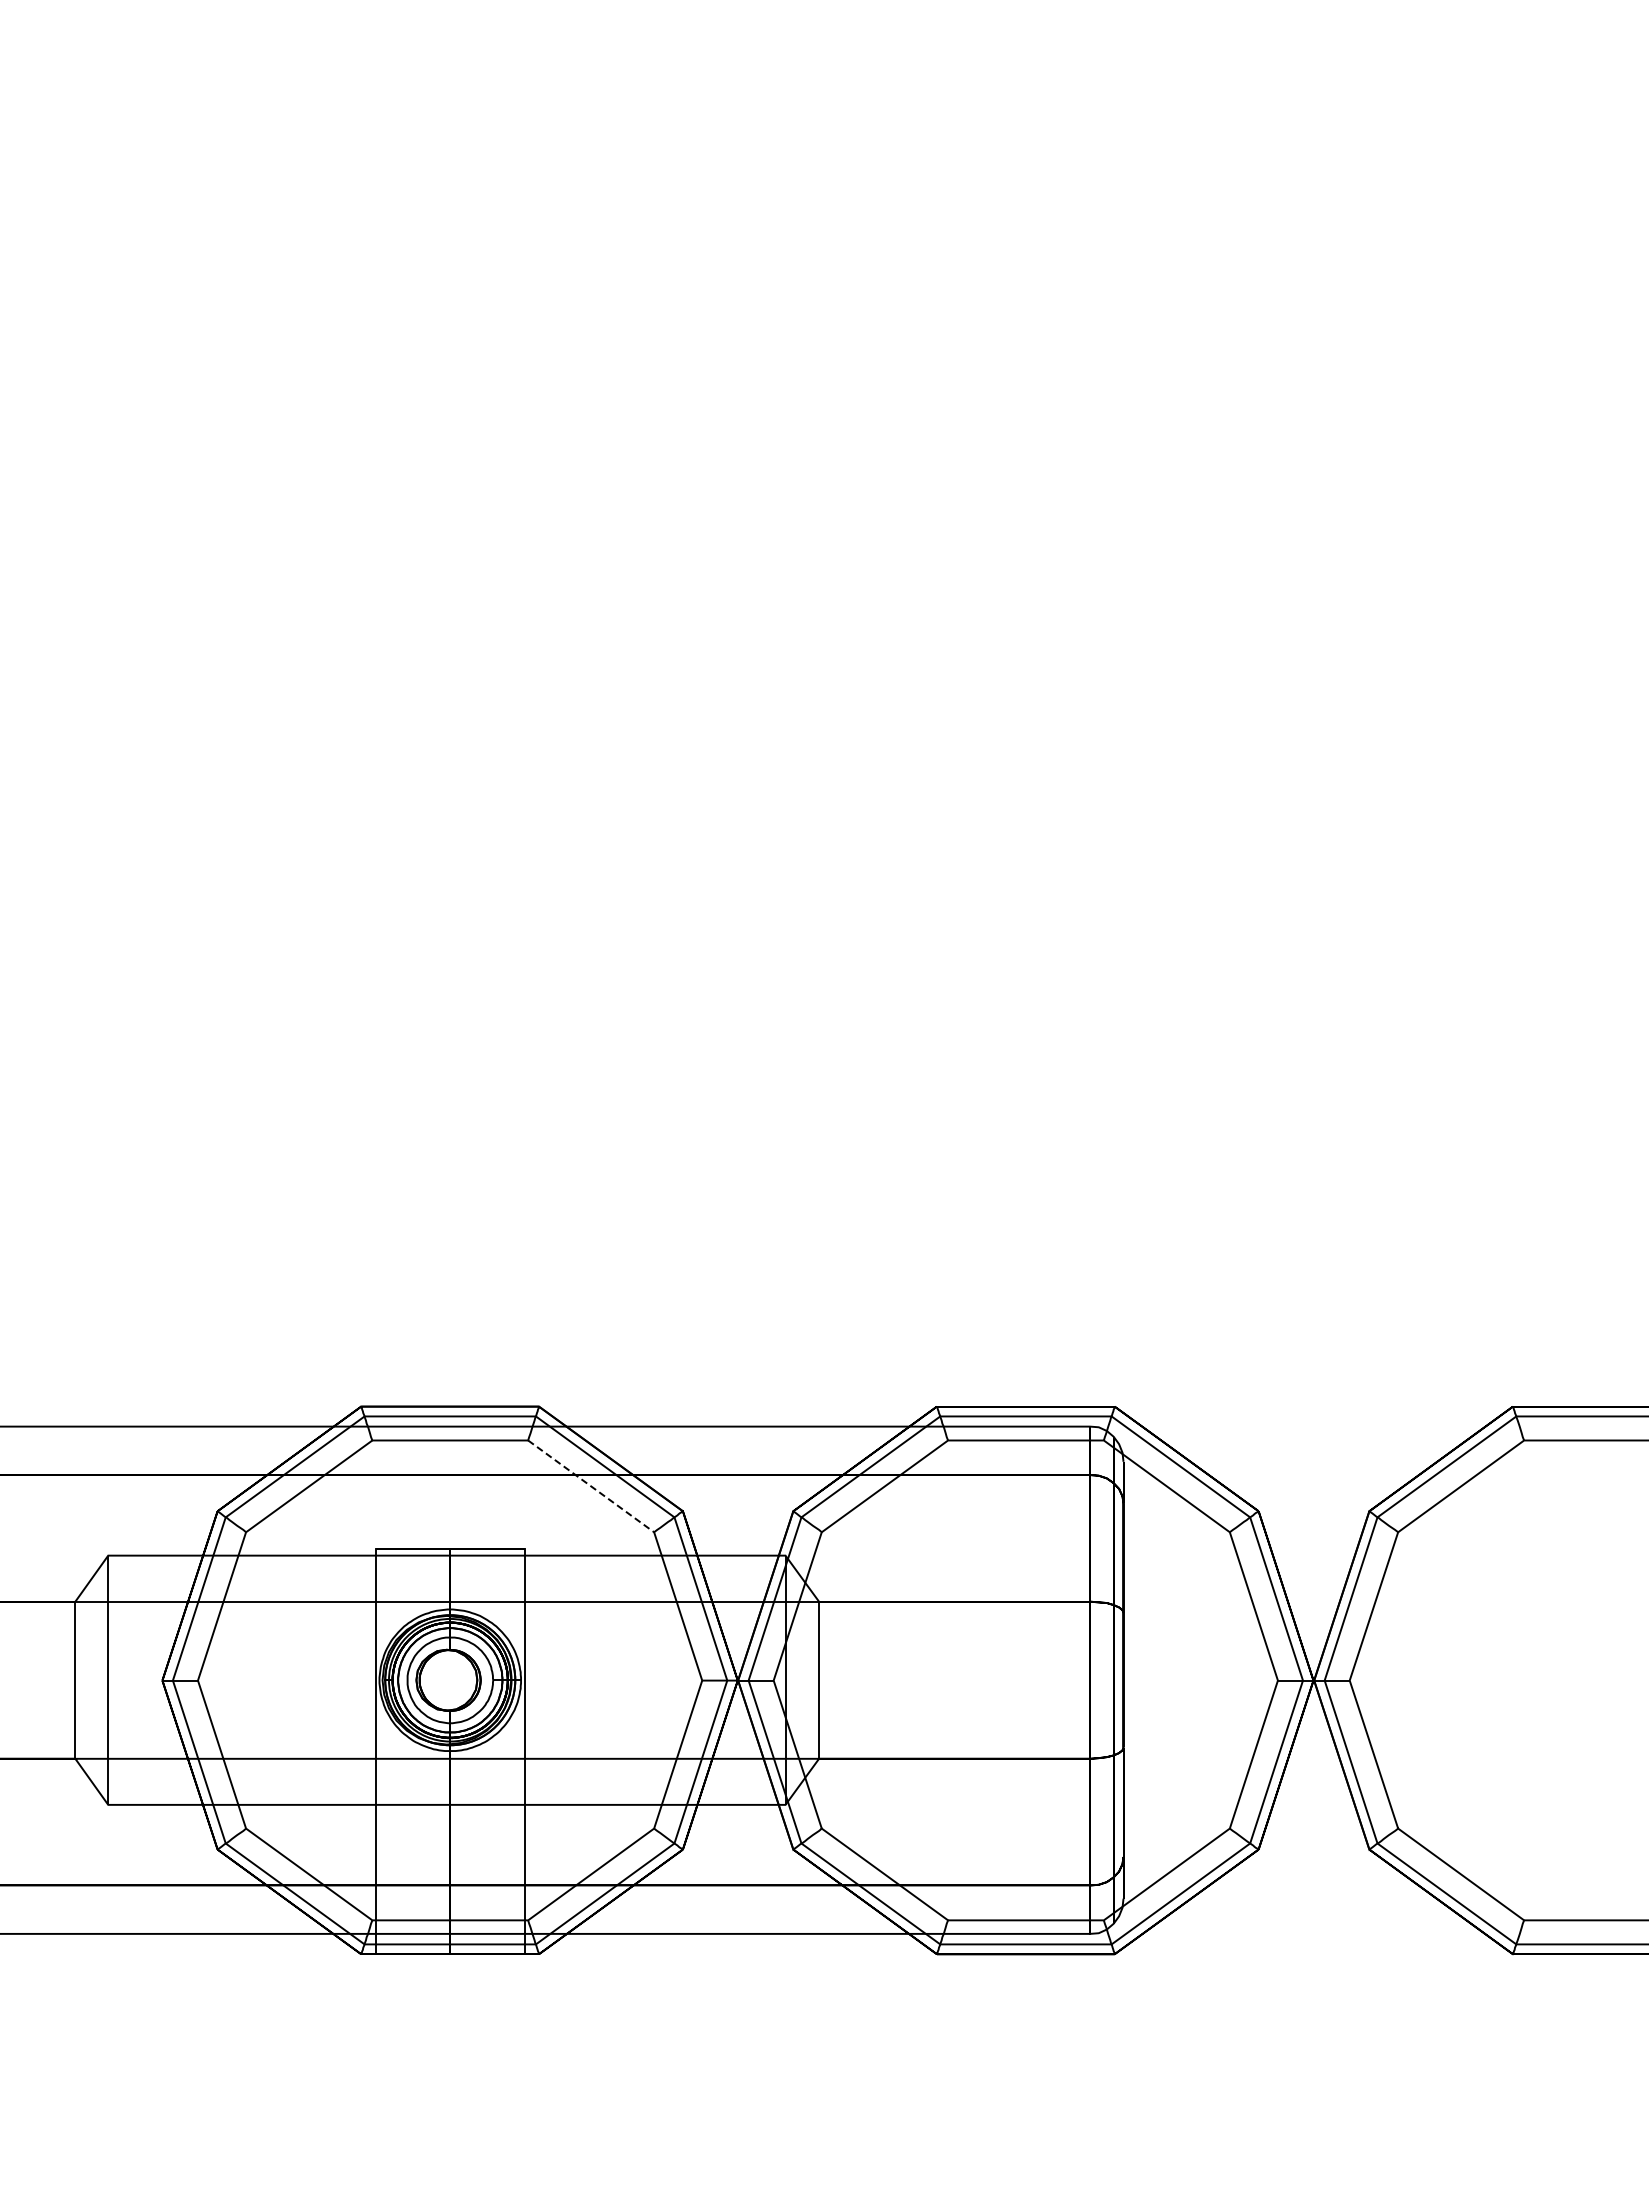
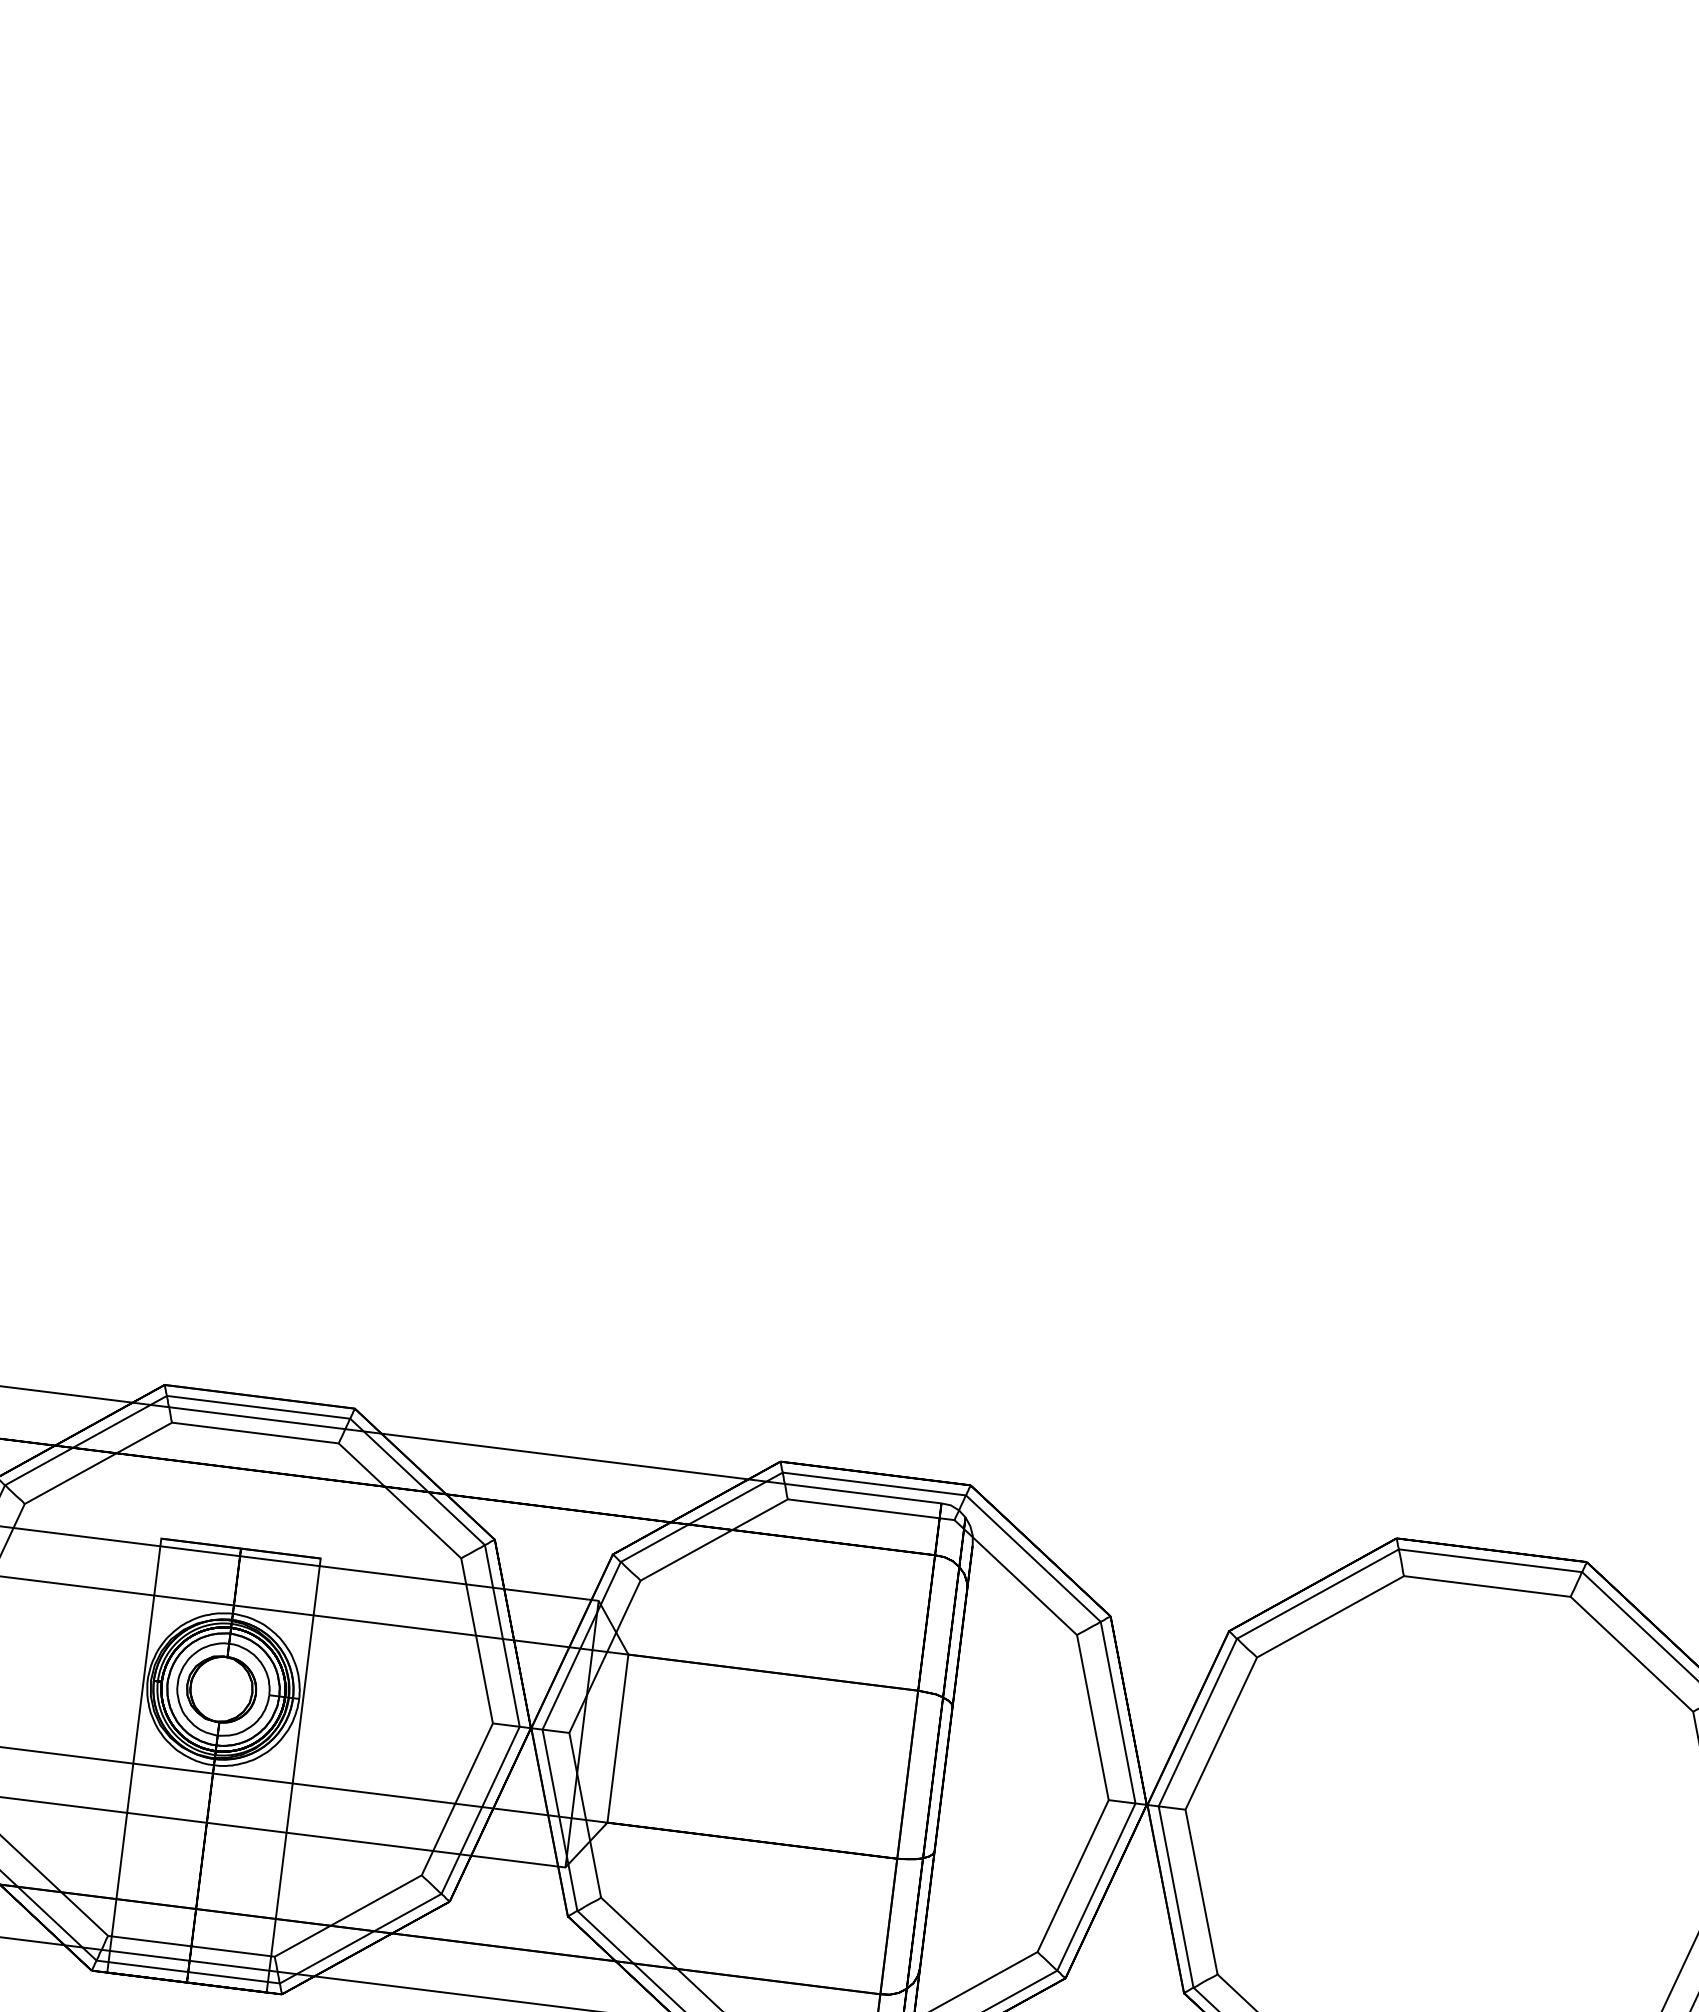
line: (591, 1486) -> (400, 1501), dashed -> solid

